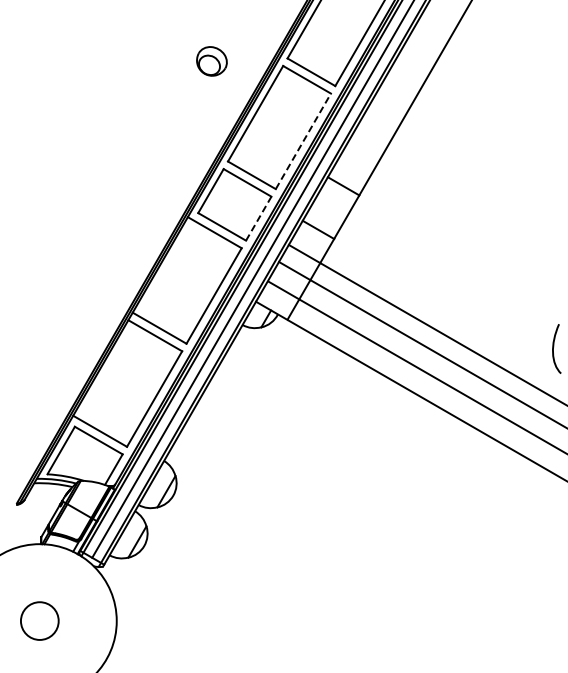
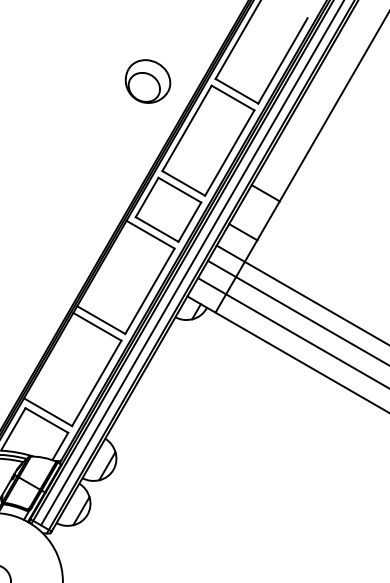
part: (211, 61) -> (147, 81), size x1.67
line: (303, 140) -> (229, 152), dashed -> solid
line: (259, 218) -> (190, 222), dashed -> solid

